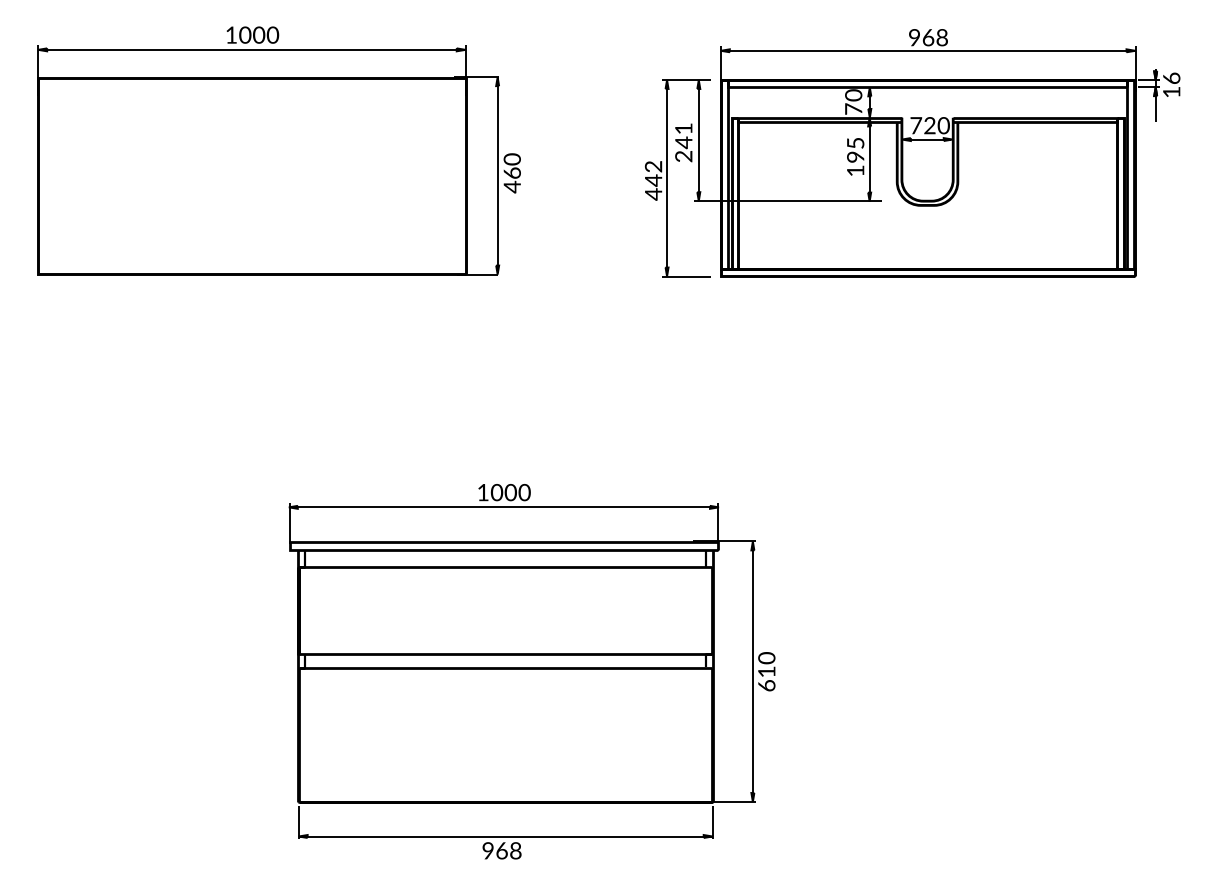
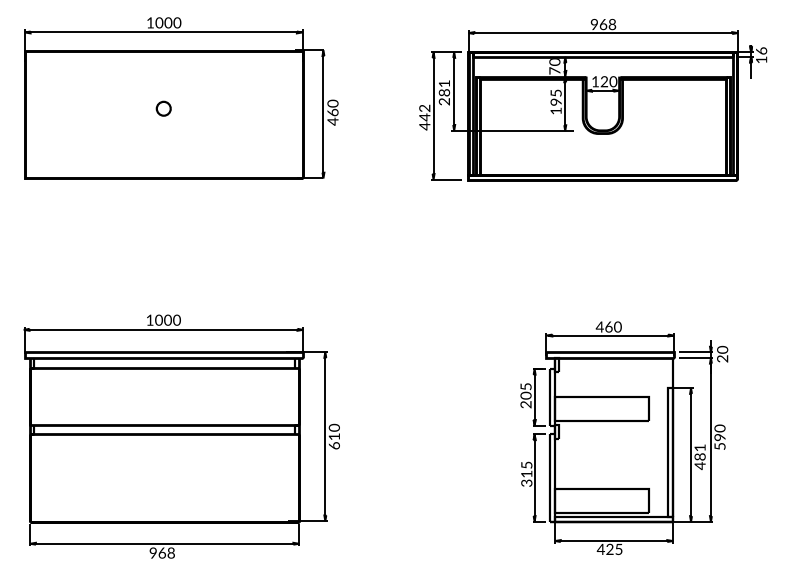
text: (916, 125) -> (595, 81), 720 -> 120
text: (683, 142) -> (444, 92), 241 -> 281
part: (251, 166) -> (163, 108), added
part: (531, 671) -> (181, 436), moved
part: (960, 673) -> (624, 437), added

